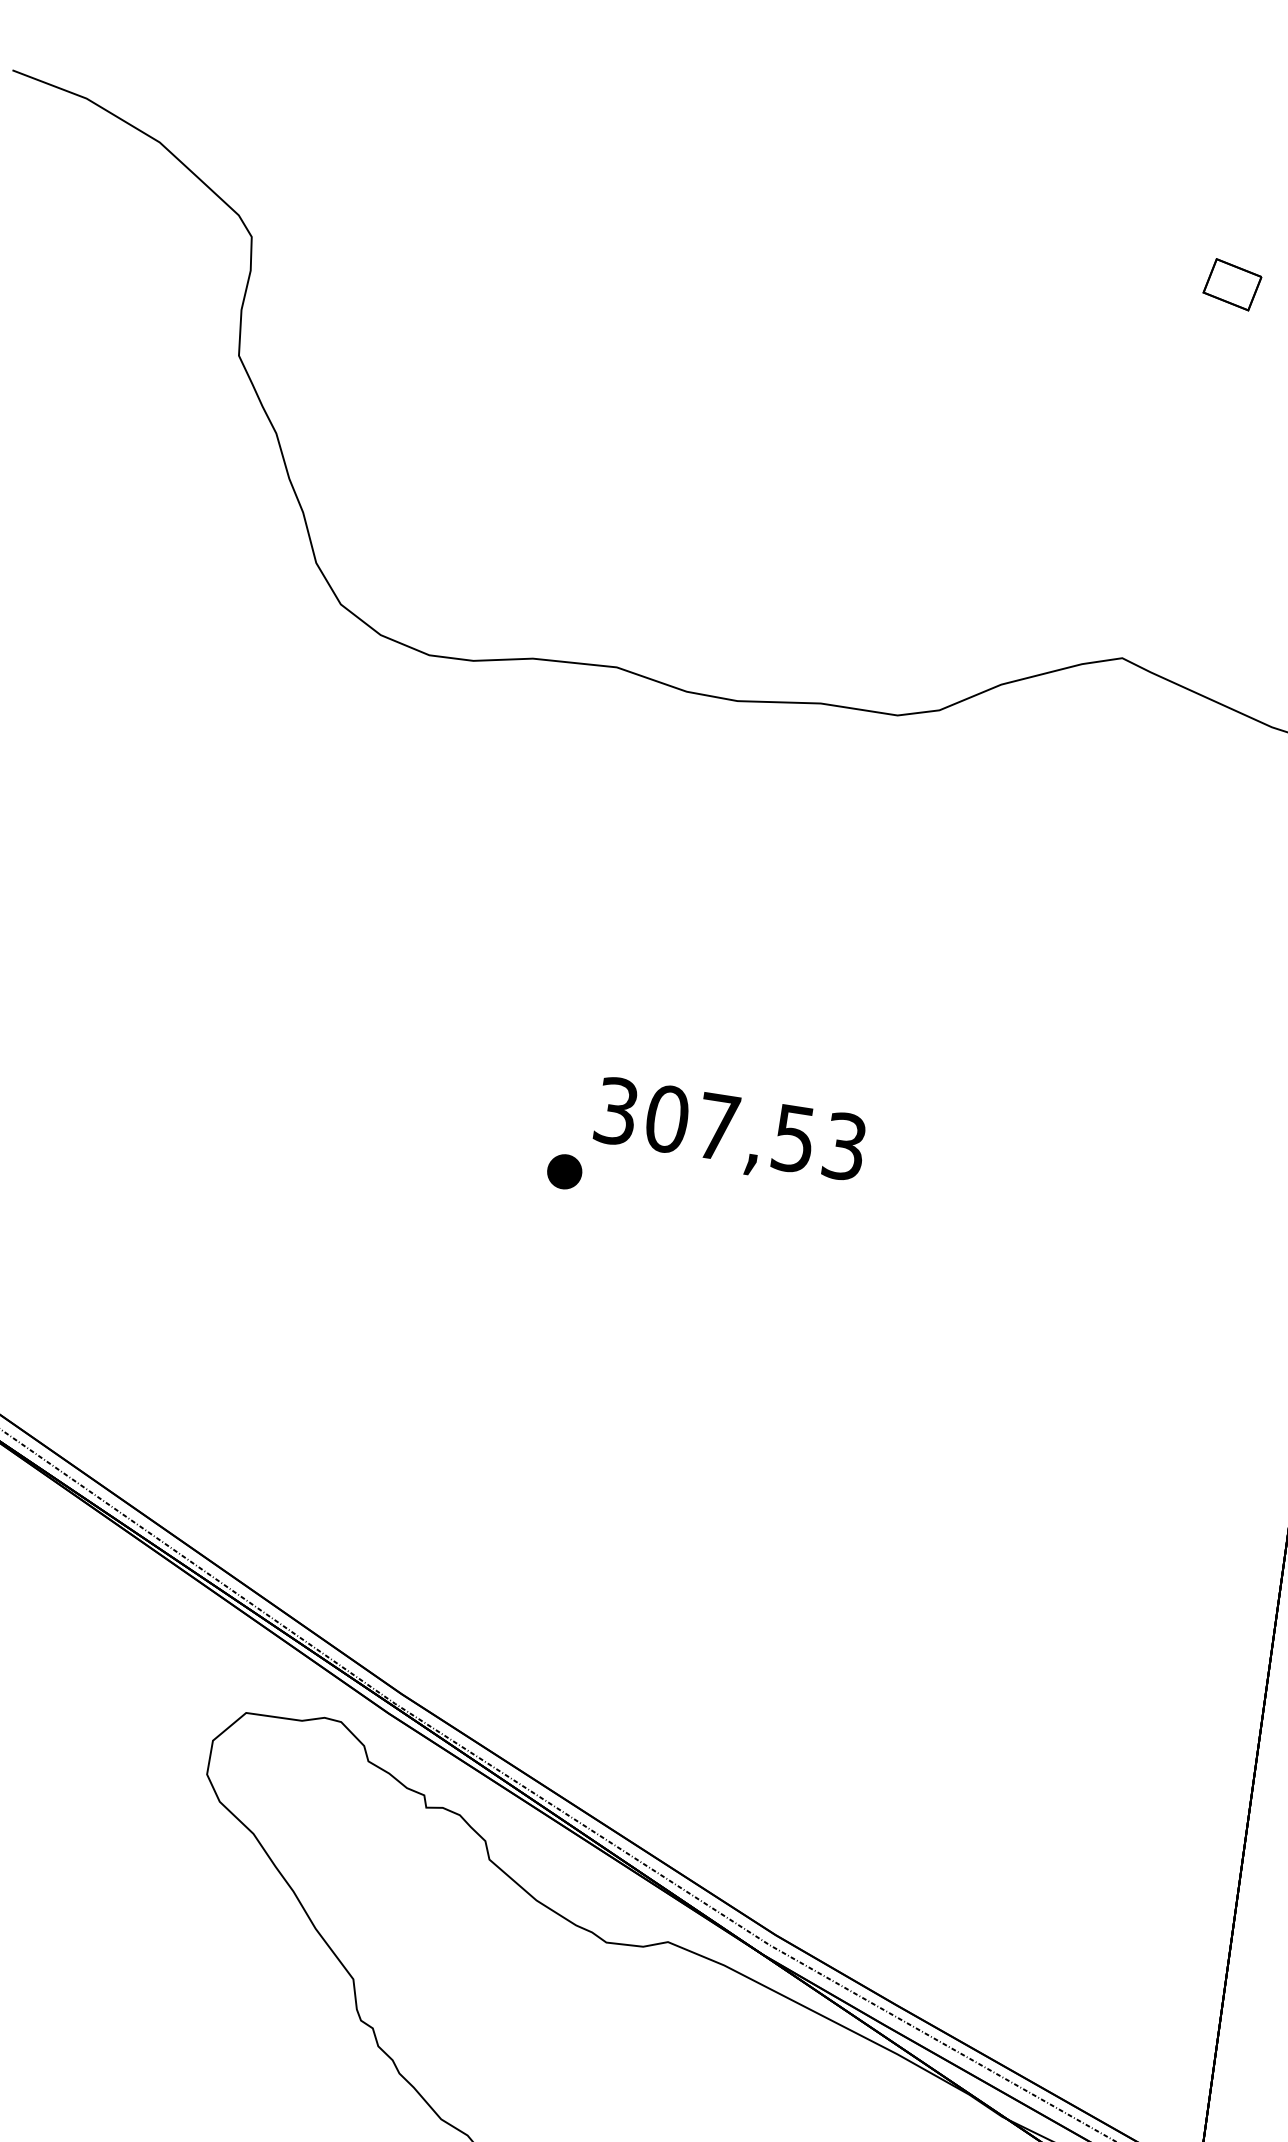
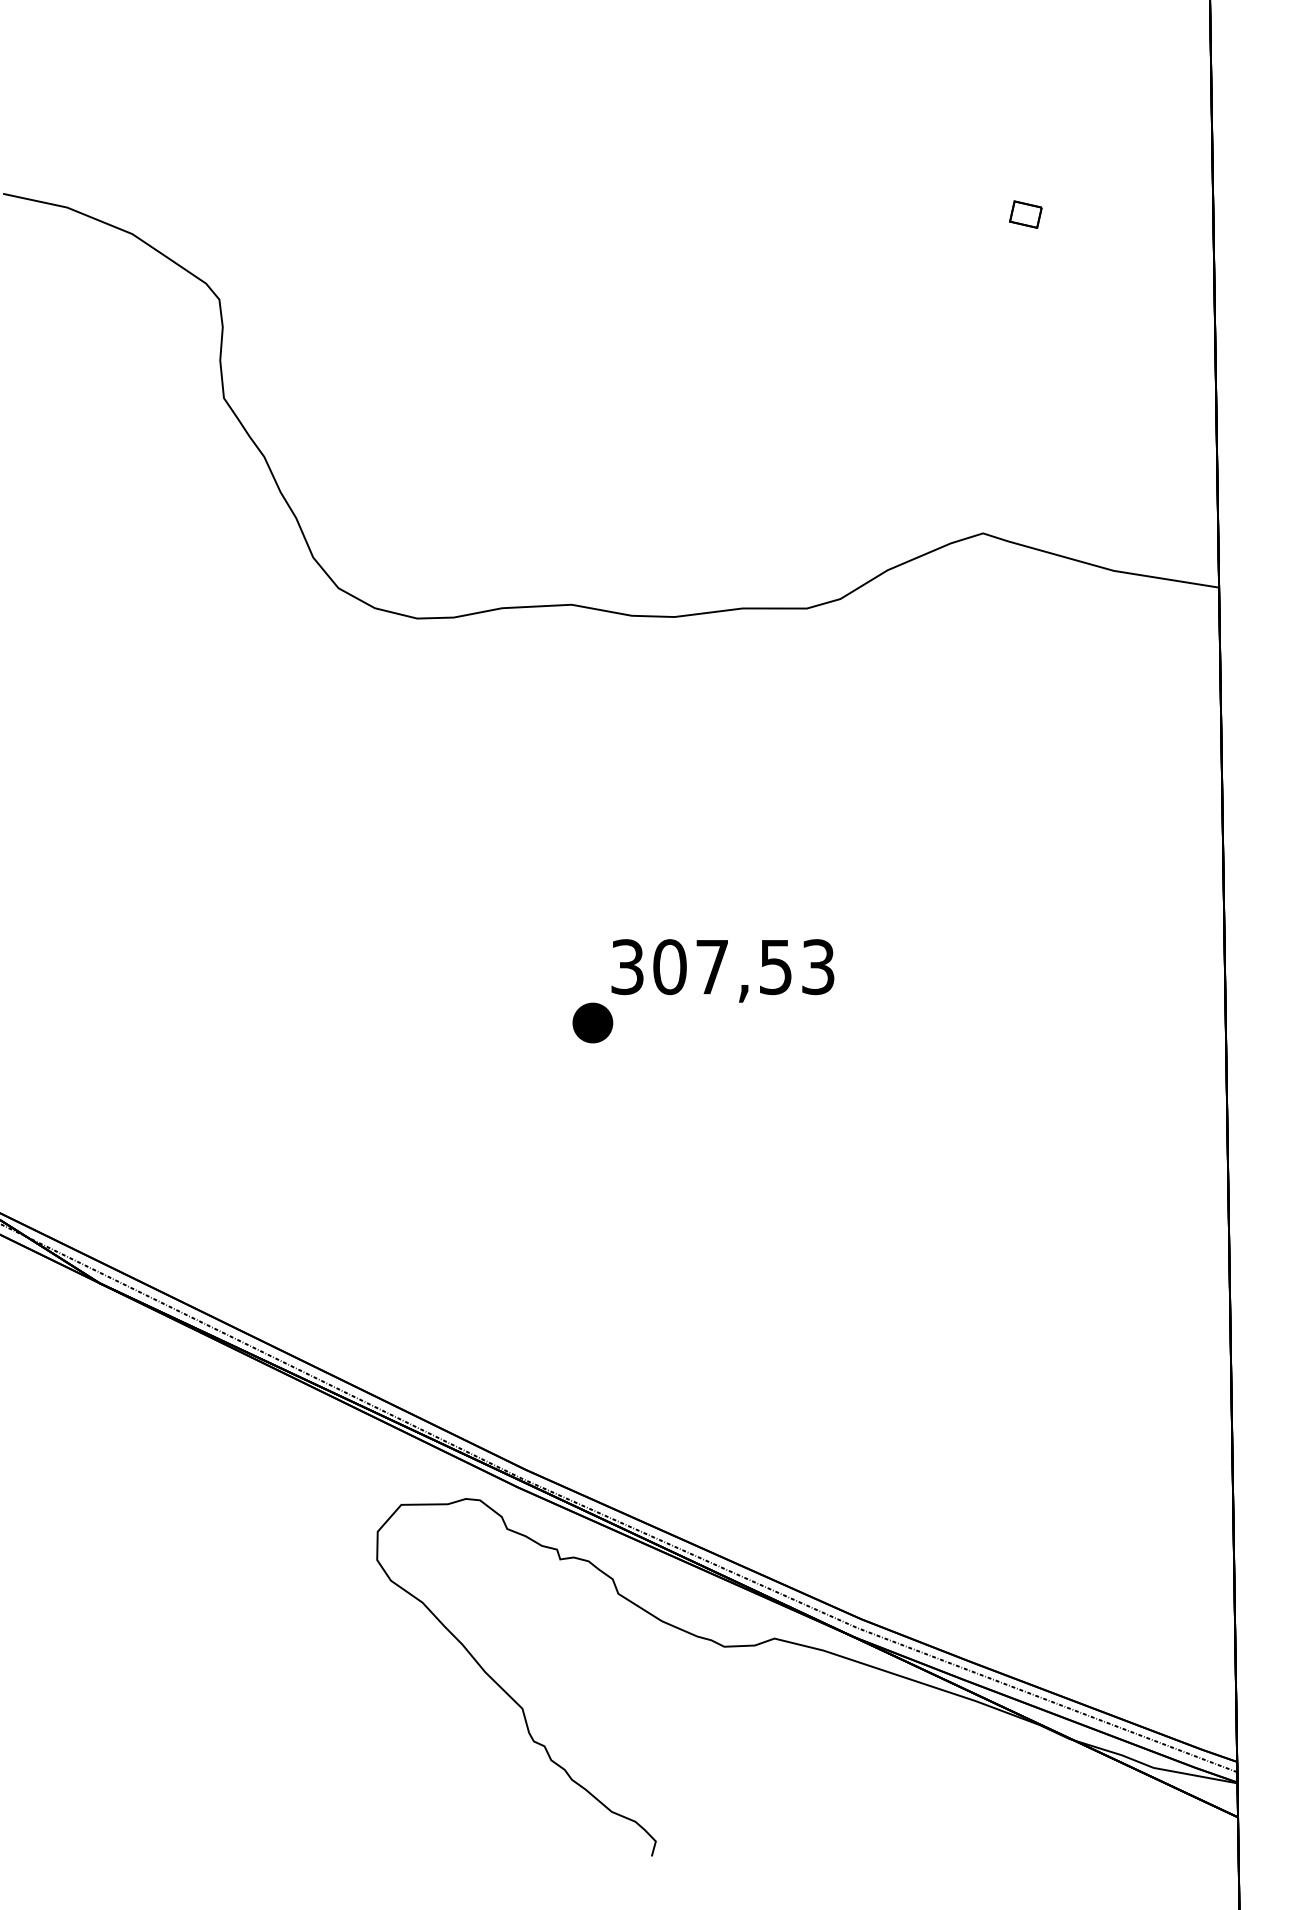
part: (1232, 284) -> (1025, 214), size x0.7
part: (564, 1171) -> (592, 1022), size x1.4

